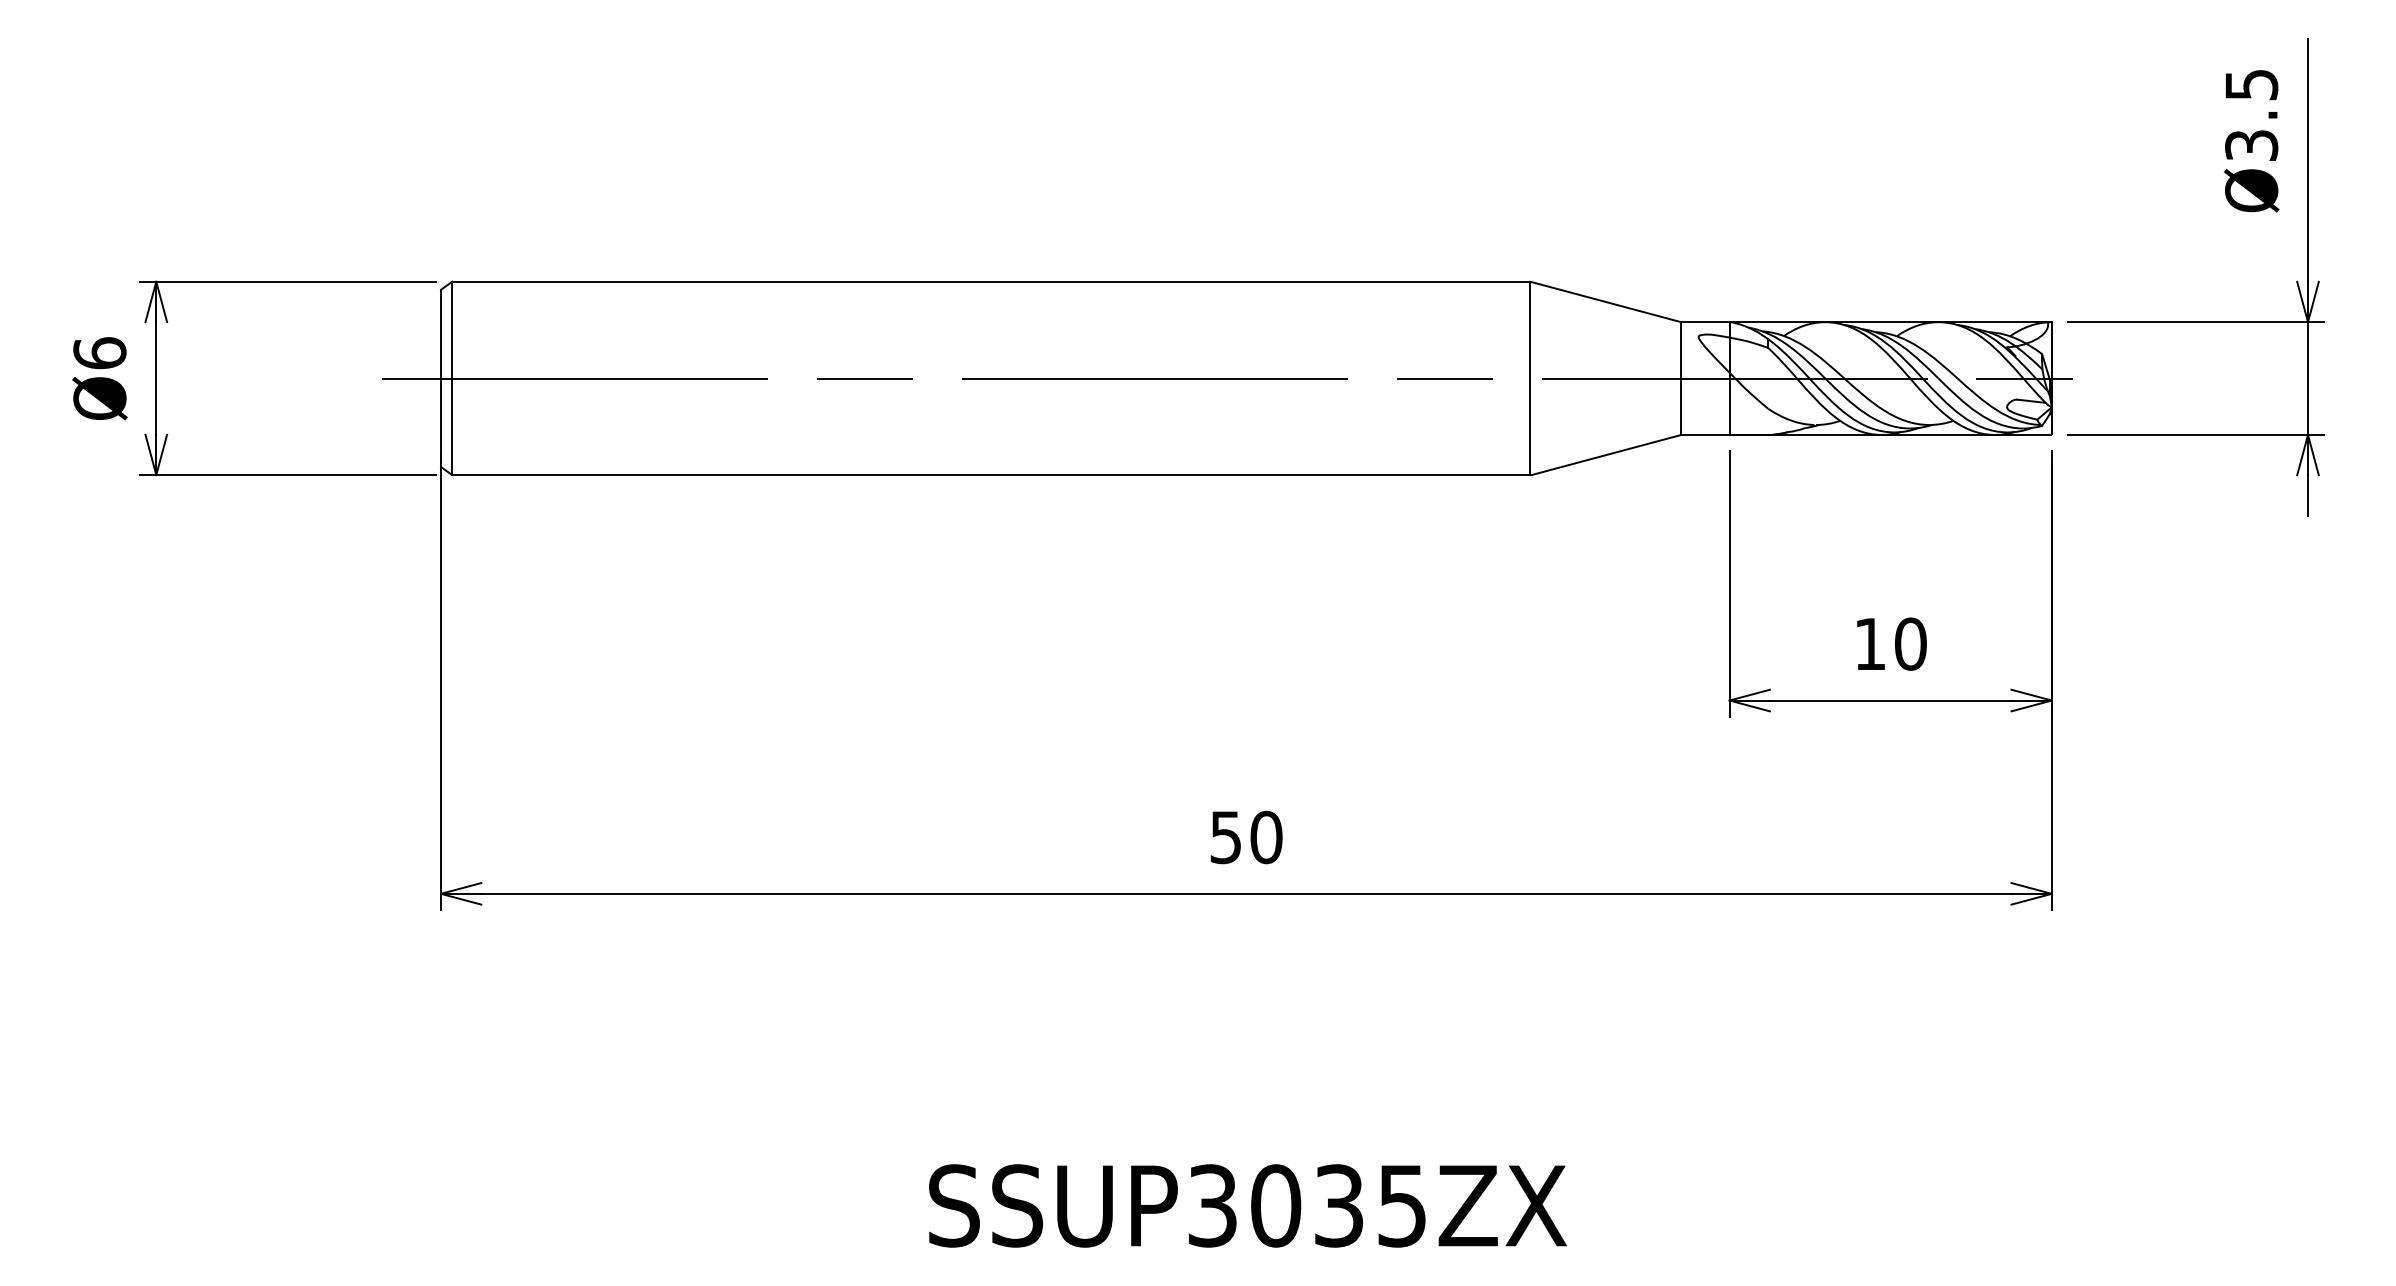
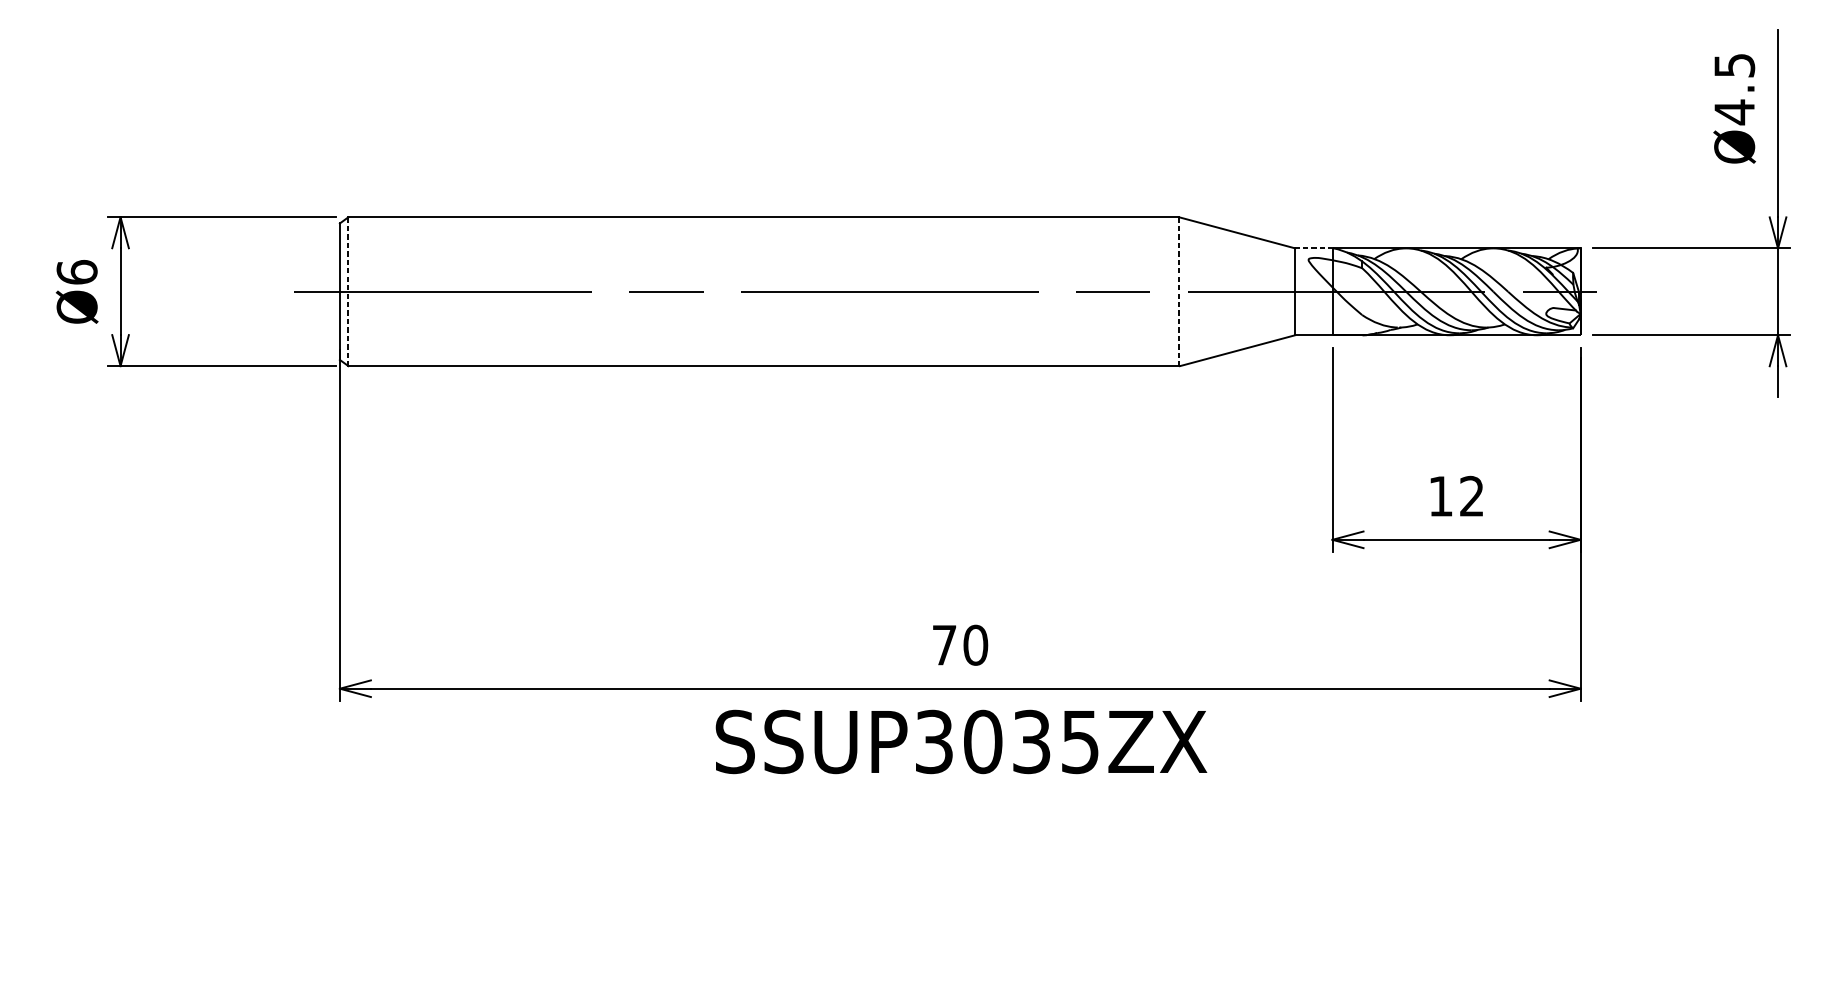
text: (2251, 145) -> (1734, 112), Ø3.5 -> Ø4.5
line: (1706, 322) -> (1314, 248), solid -> dashed
line: (452, 378) -> (348, 291), solid -> dashed
line: (1530, 378) -> (1179, 291), solid -> dashed
text: (1910, 643) -> (1471, 495), 10 -> 12
text: (1225, 837) -> (944, 645), 50 -> 70
text: (1247, 1205) -> (961, 741), moved

